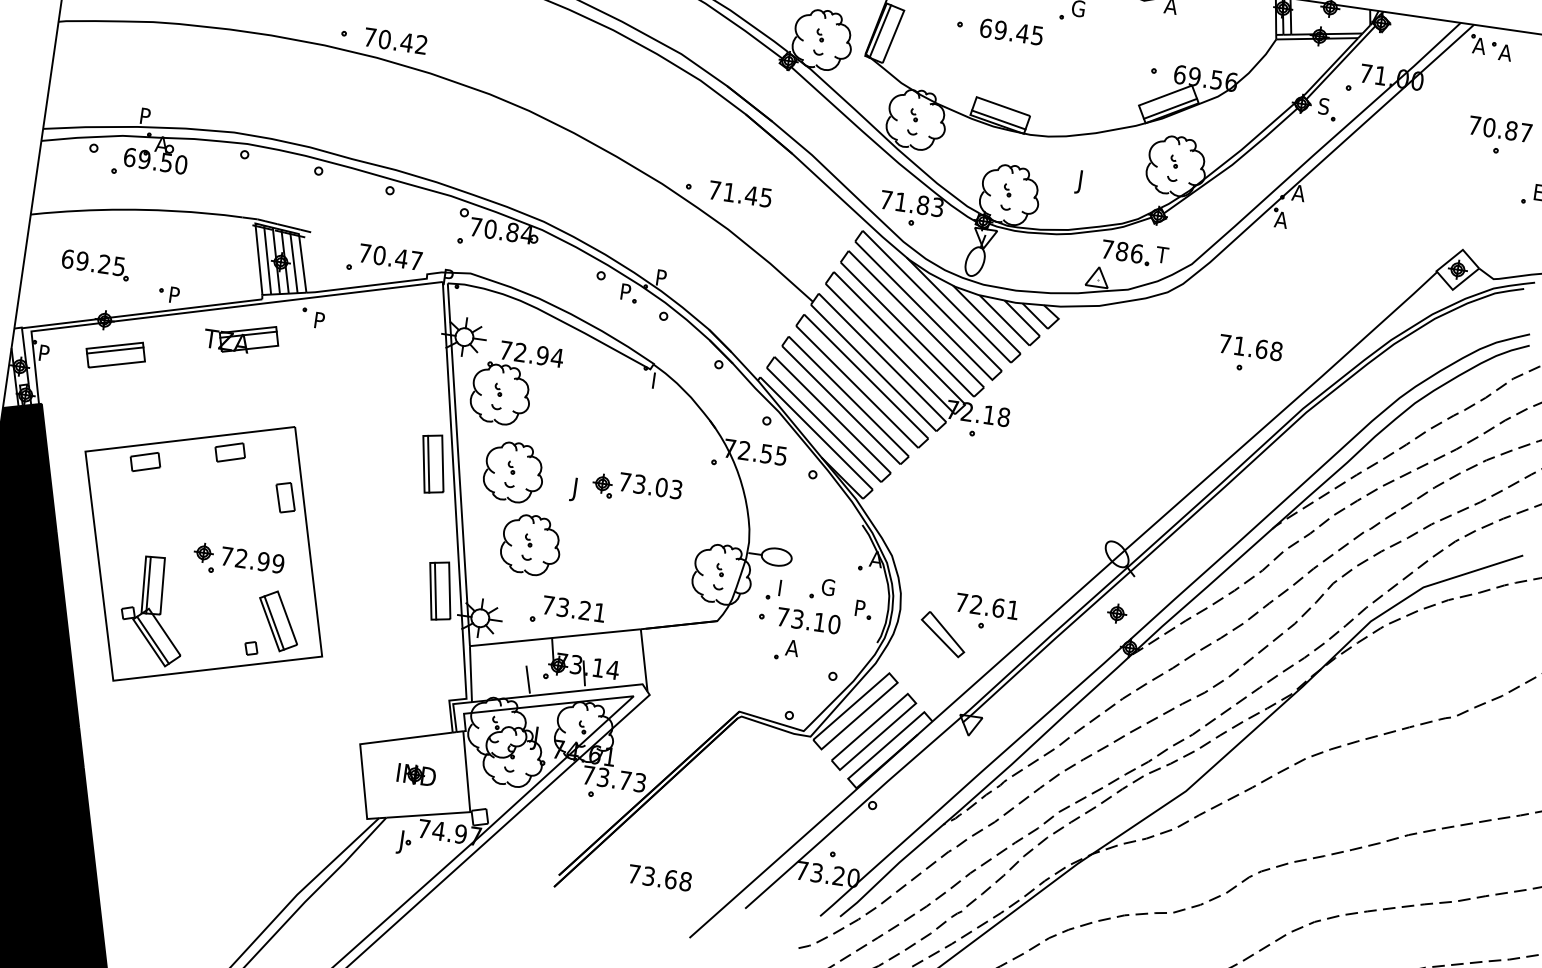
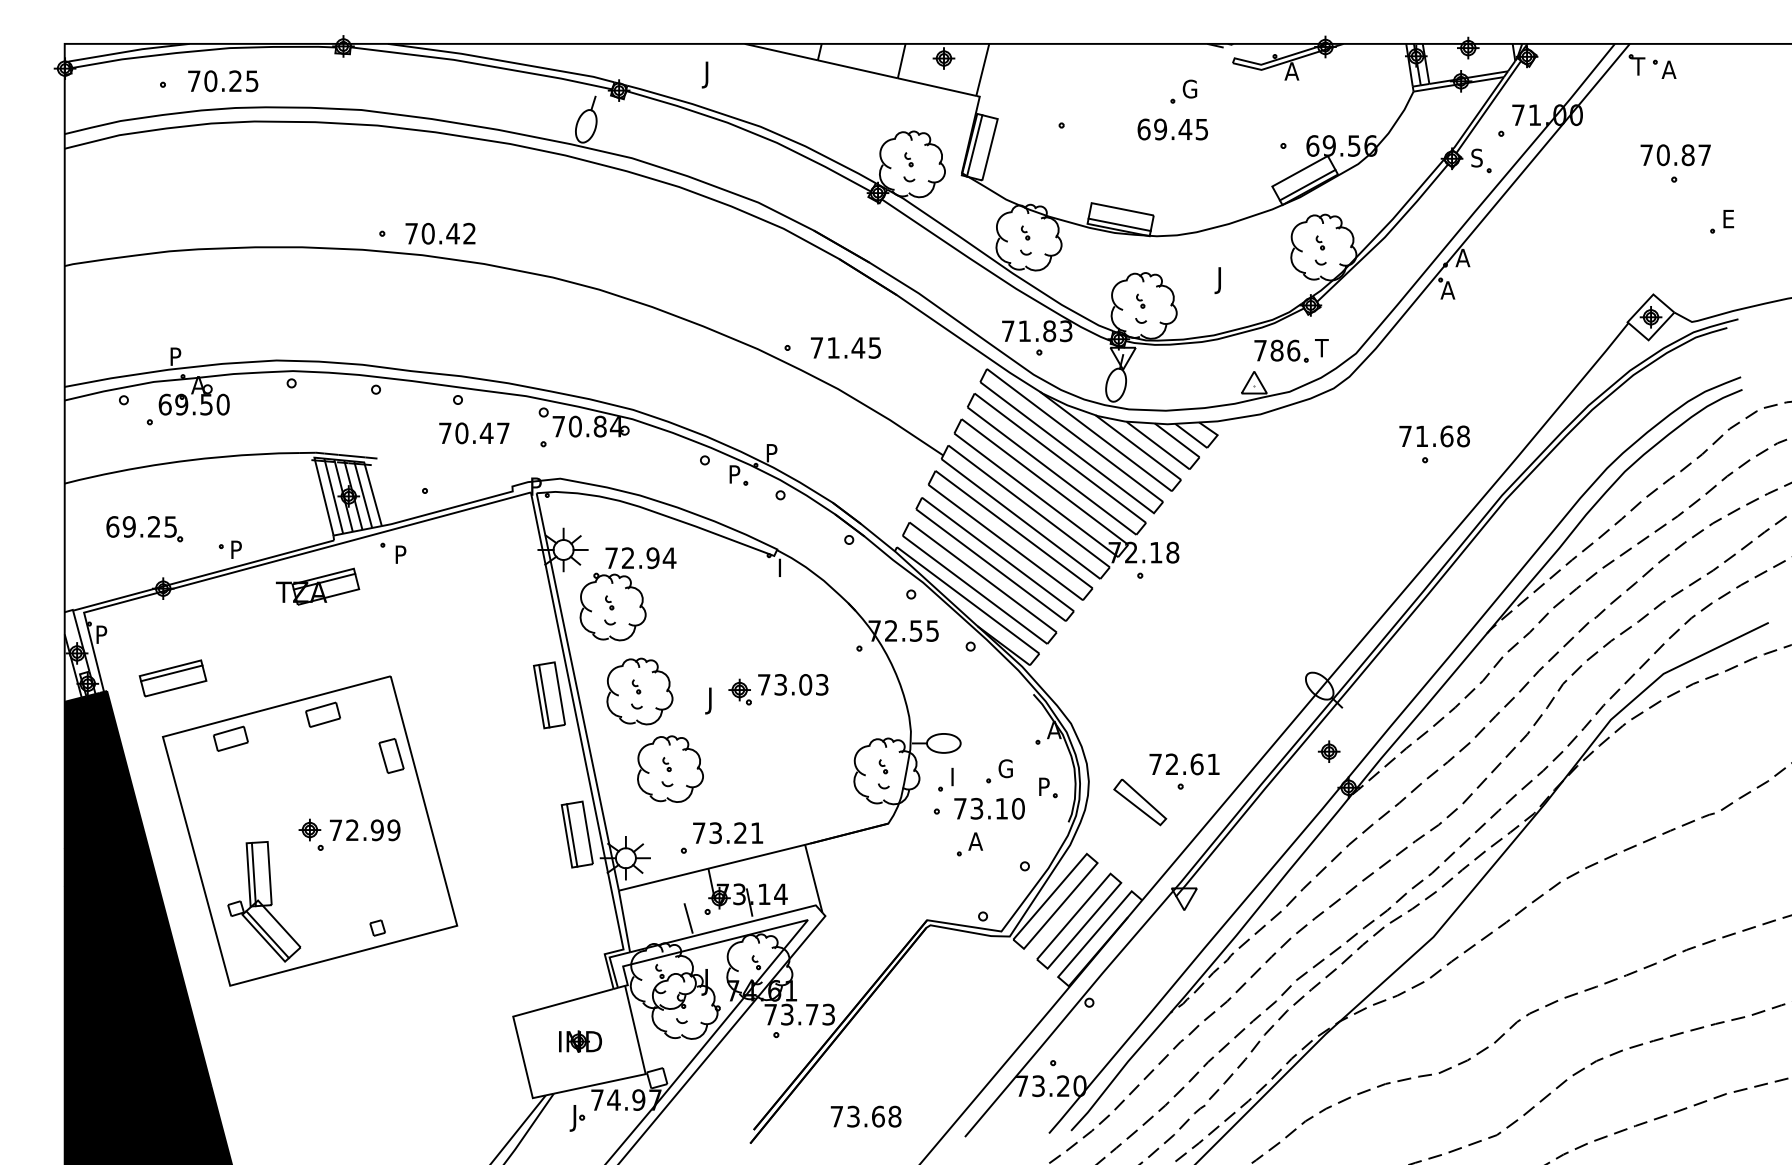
text: (1011, 31) -> (1172, 129), moved
text: (1478, 45) -> (1638, 66), A -> T
text: (390, 257) -> (474, 433), moved
part: (115, 355) -> (172, 678), moved
part: (278, 621) -> (403, 893), removed

